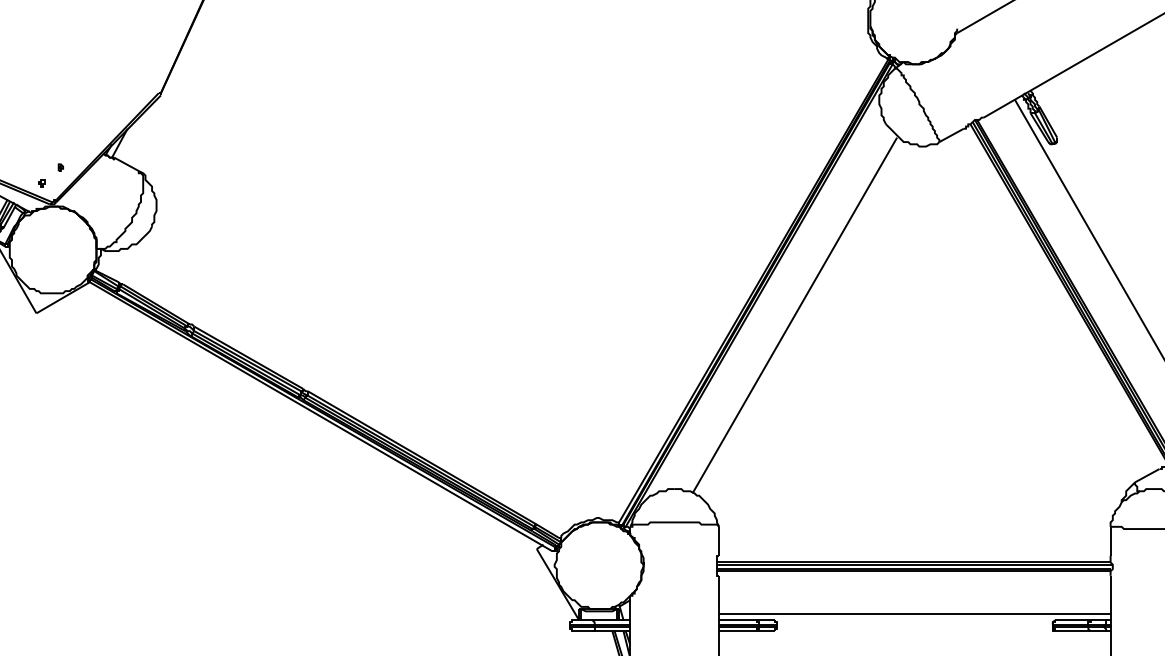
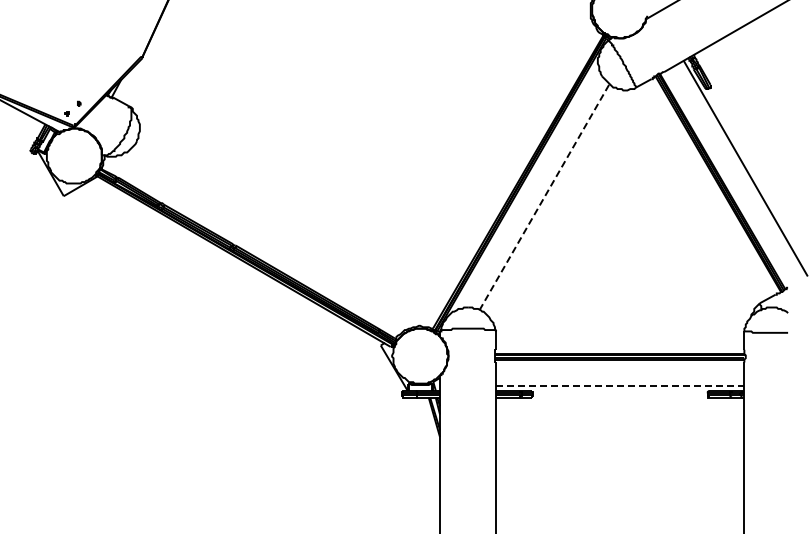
line: (795, 315) -> (544, 197), solid -> dashed
line: (915, 613) -> (620, 386), solid -> dashed

